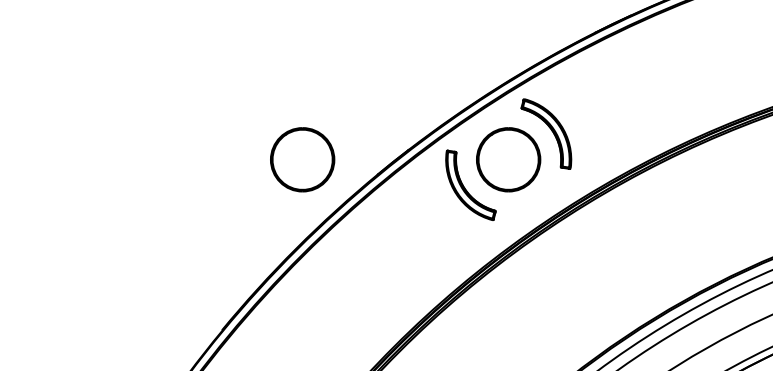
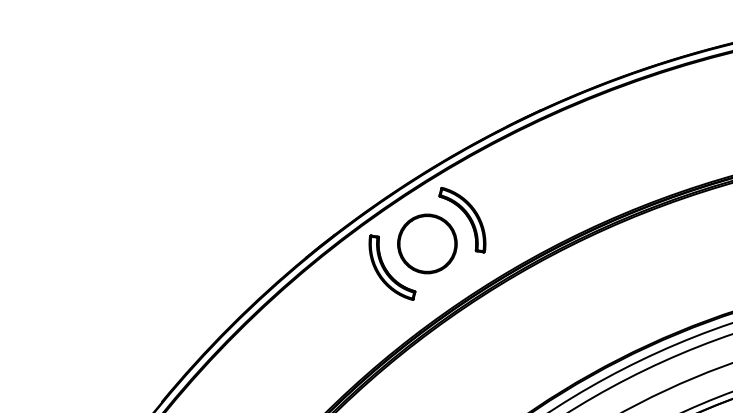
part: (302, 159) -> (236, 243), removed

